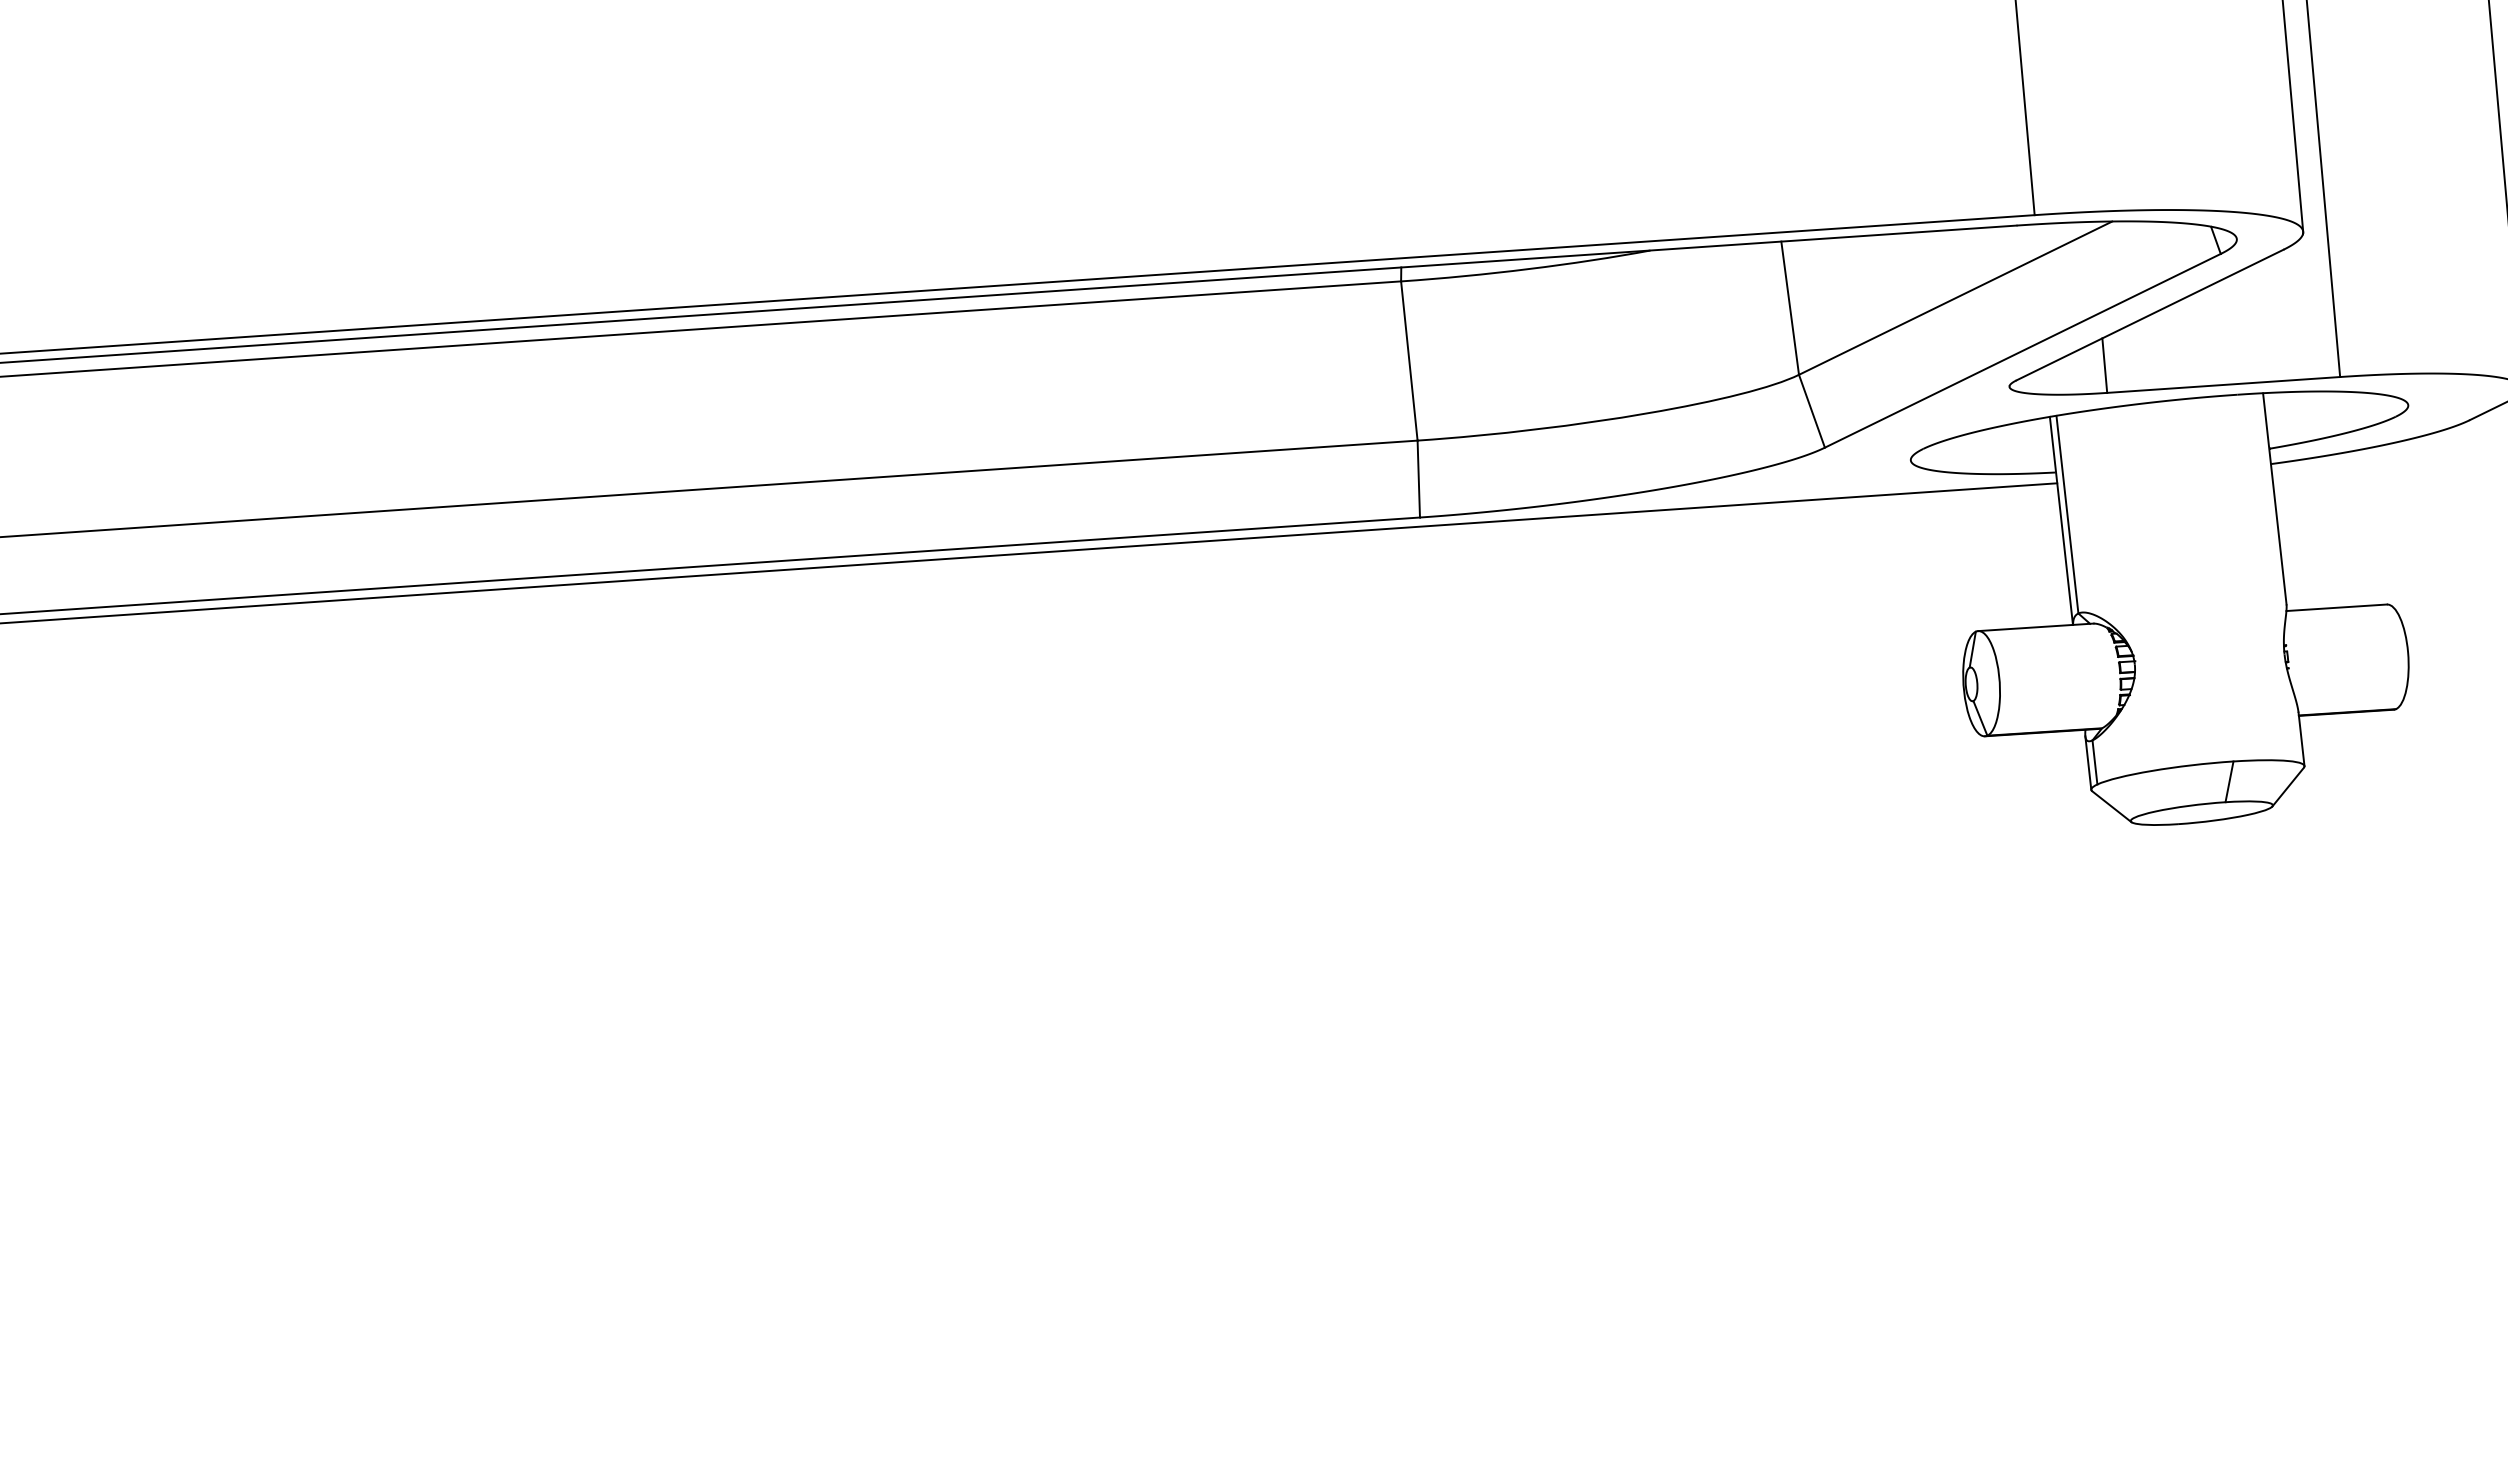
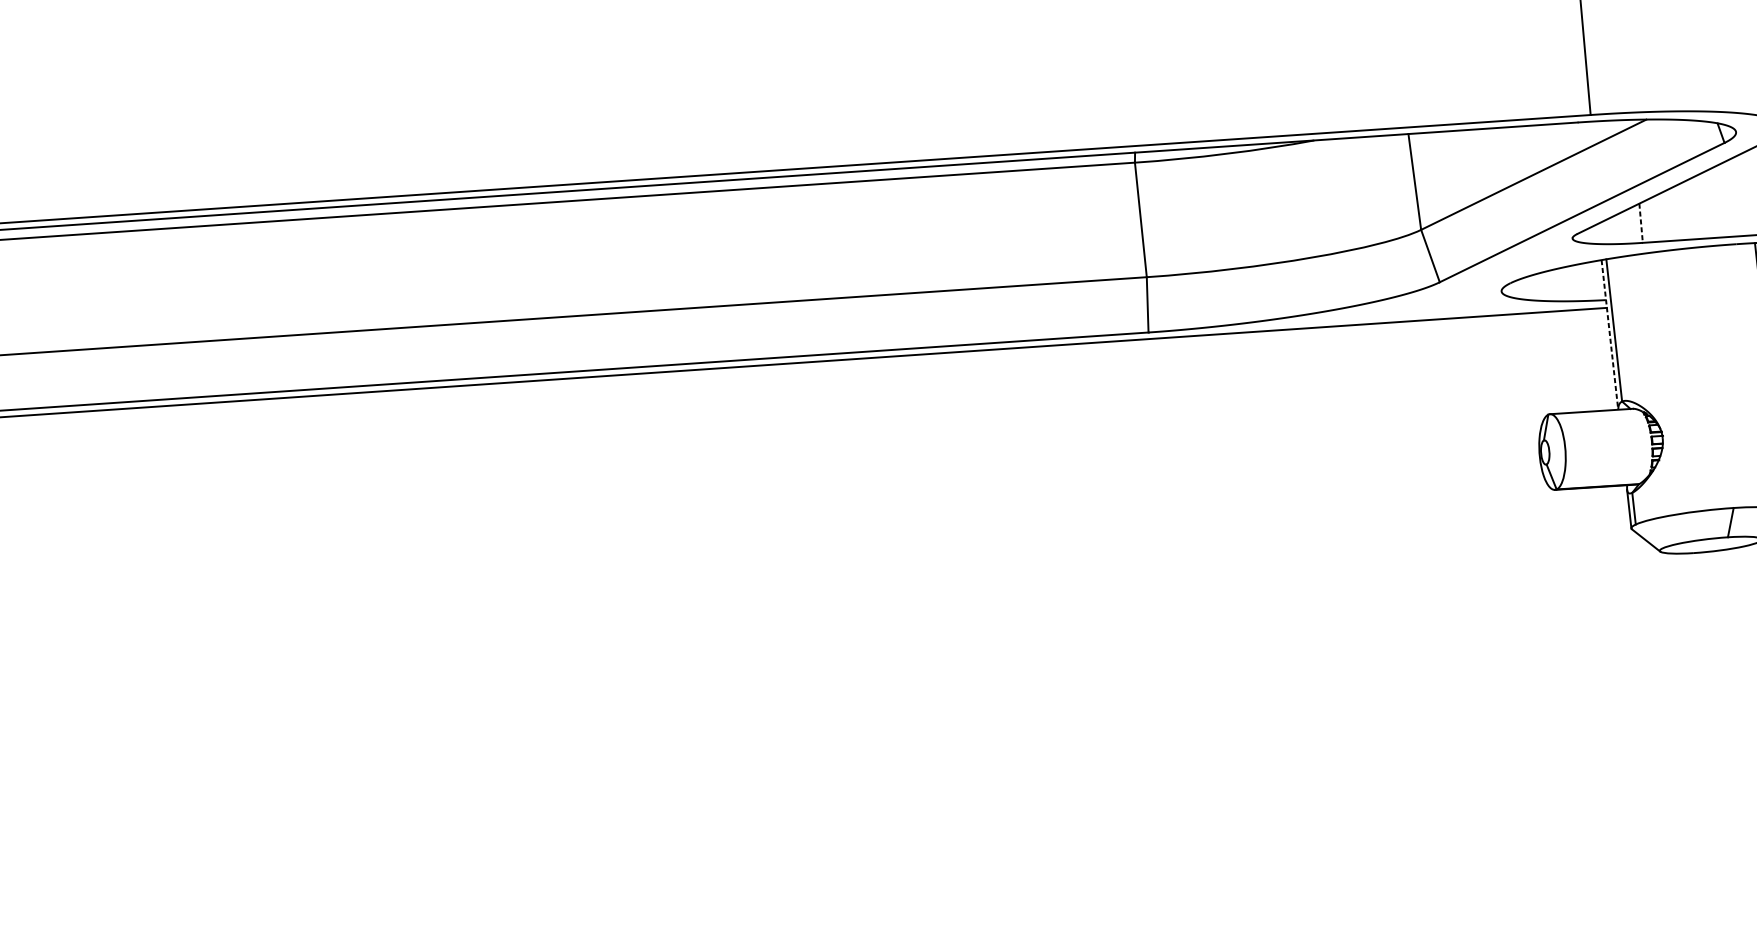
line: (2104, 366) -> (1640, 223), solid -> dashed
line: (2061, 520) -> (1609, 334), solid -> dashed

